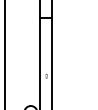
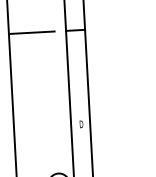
line: (18, 17) -> (30, 32), added

